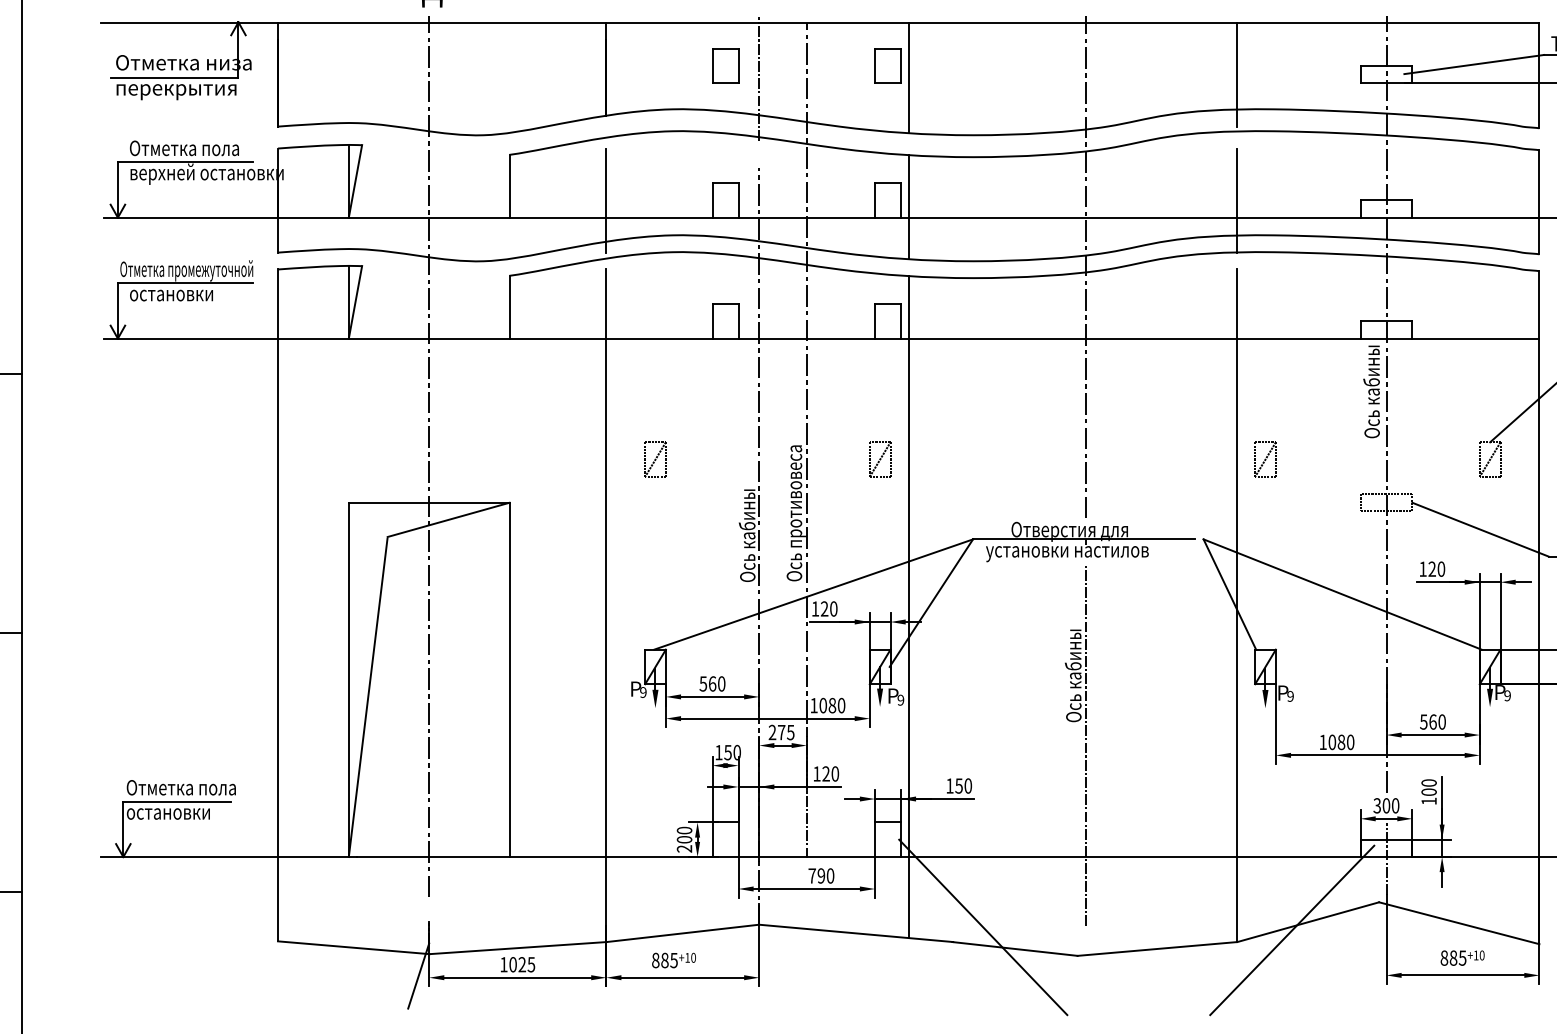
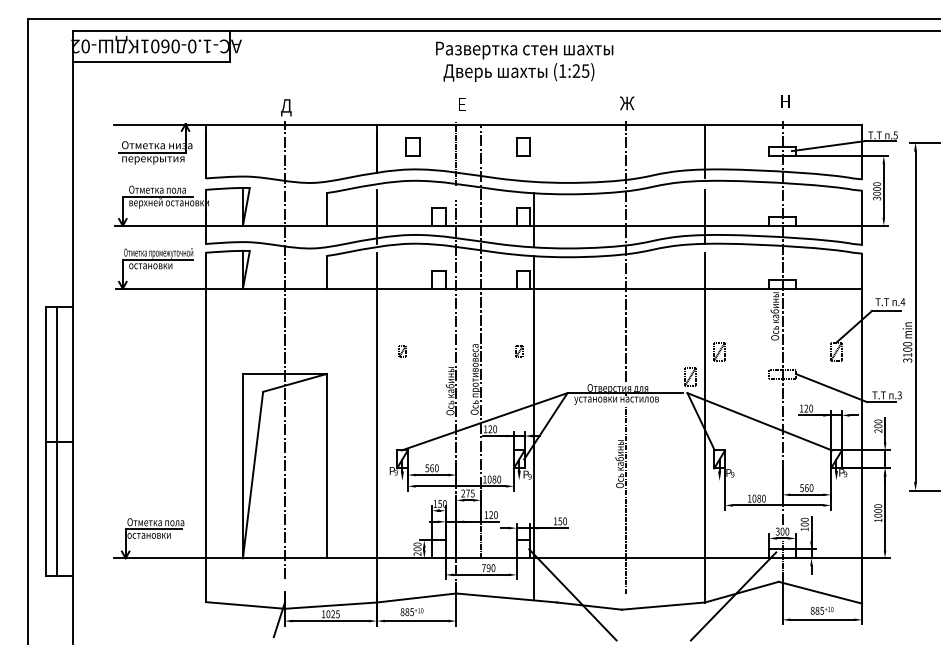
part: (724, 65) -> (412, 146), moved
line: (909, 76) -> (534, 152), removed
part: (655, 459) -> (402, 351), size x0.6
part: (880, 459) -> (519, 351), size x0.6
part: (1209, 507) -> (690, 376), added

